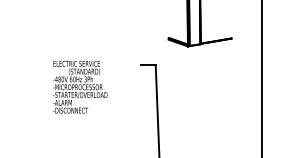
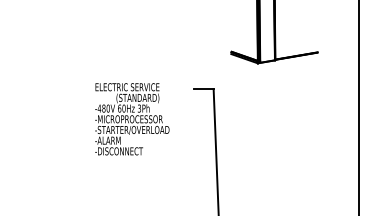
text: (80, 87) -> (132, 119), moved

